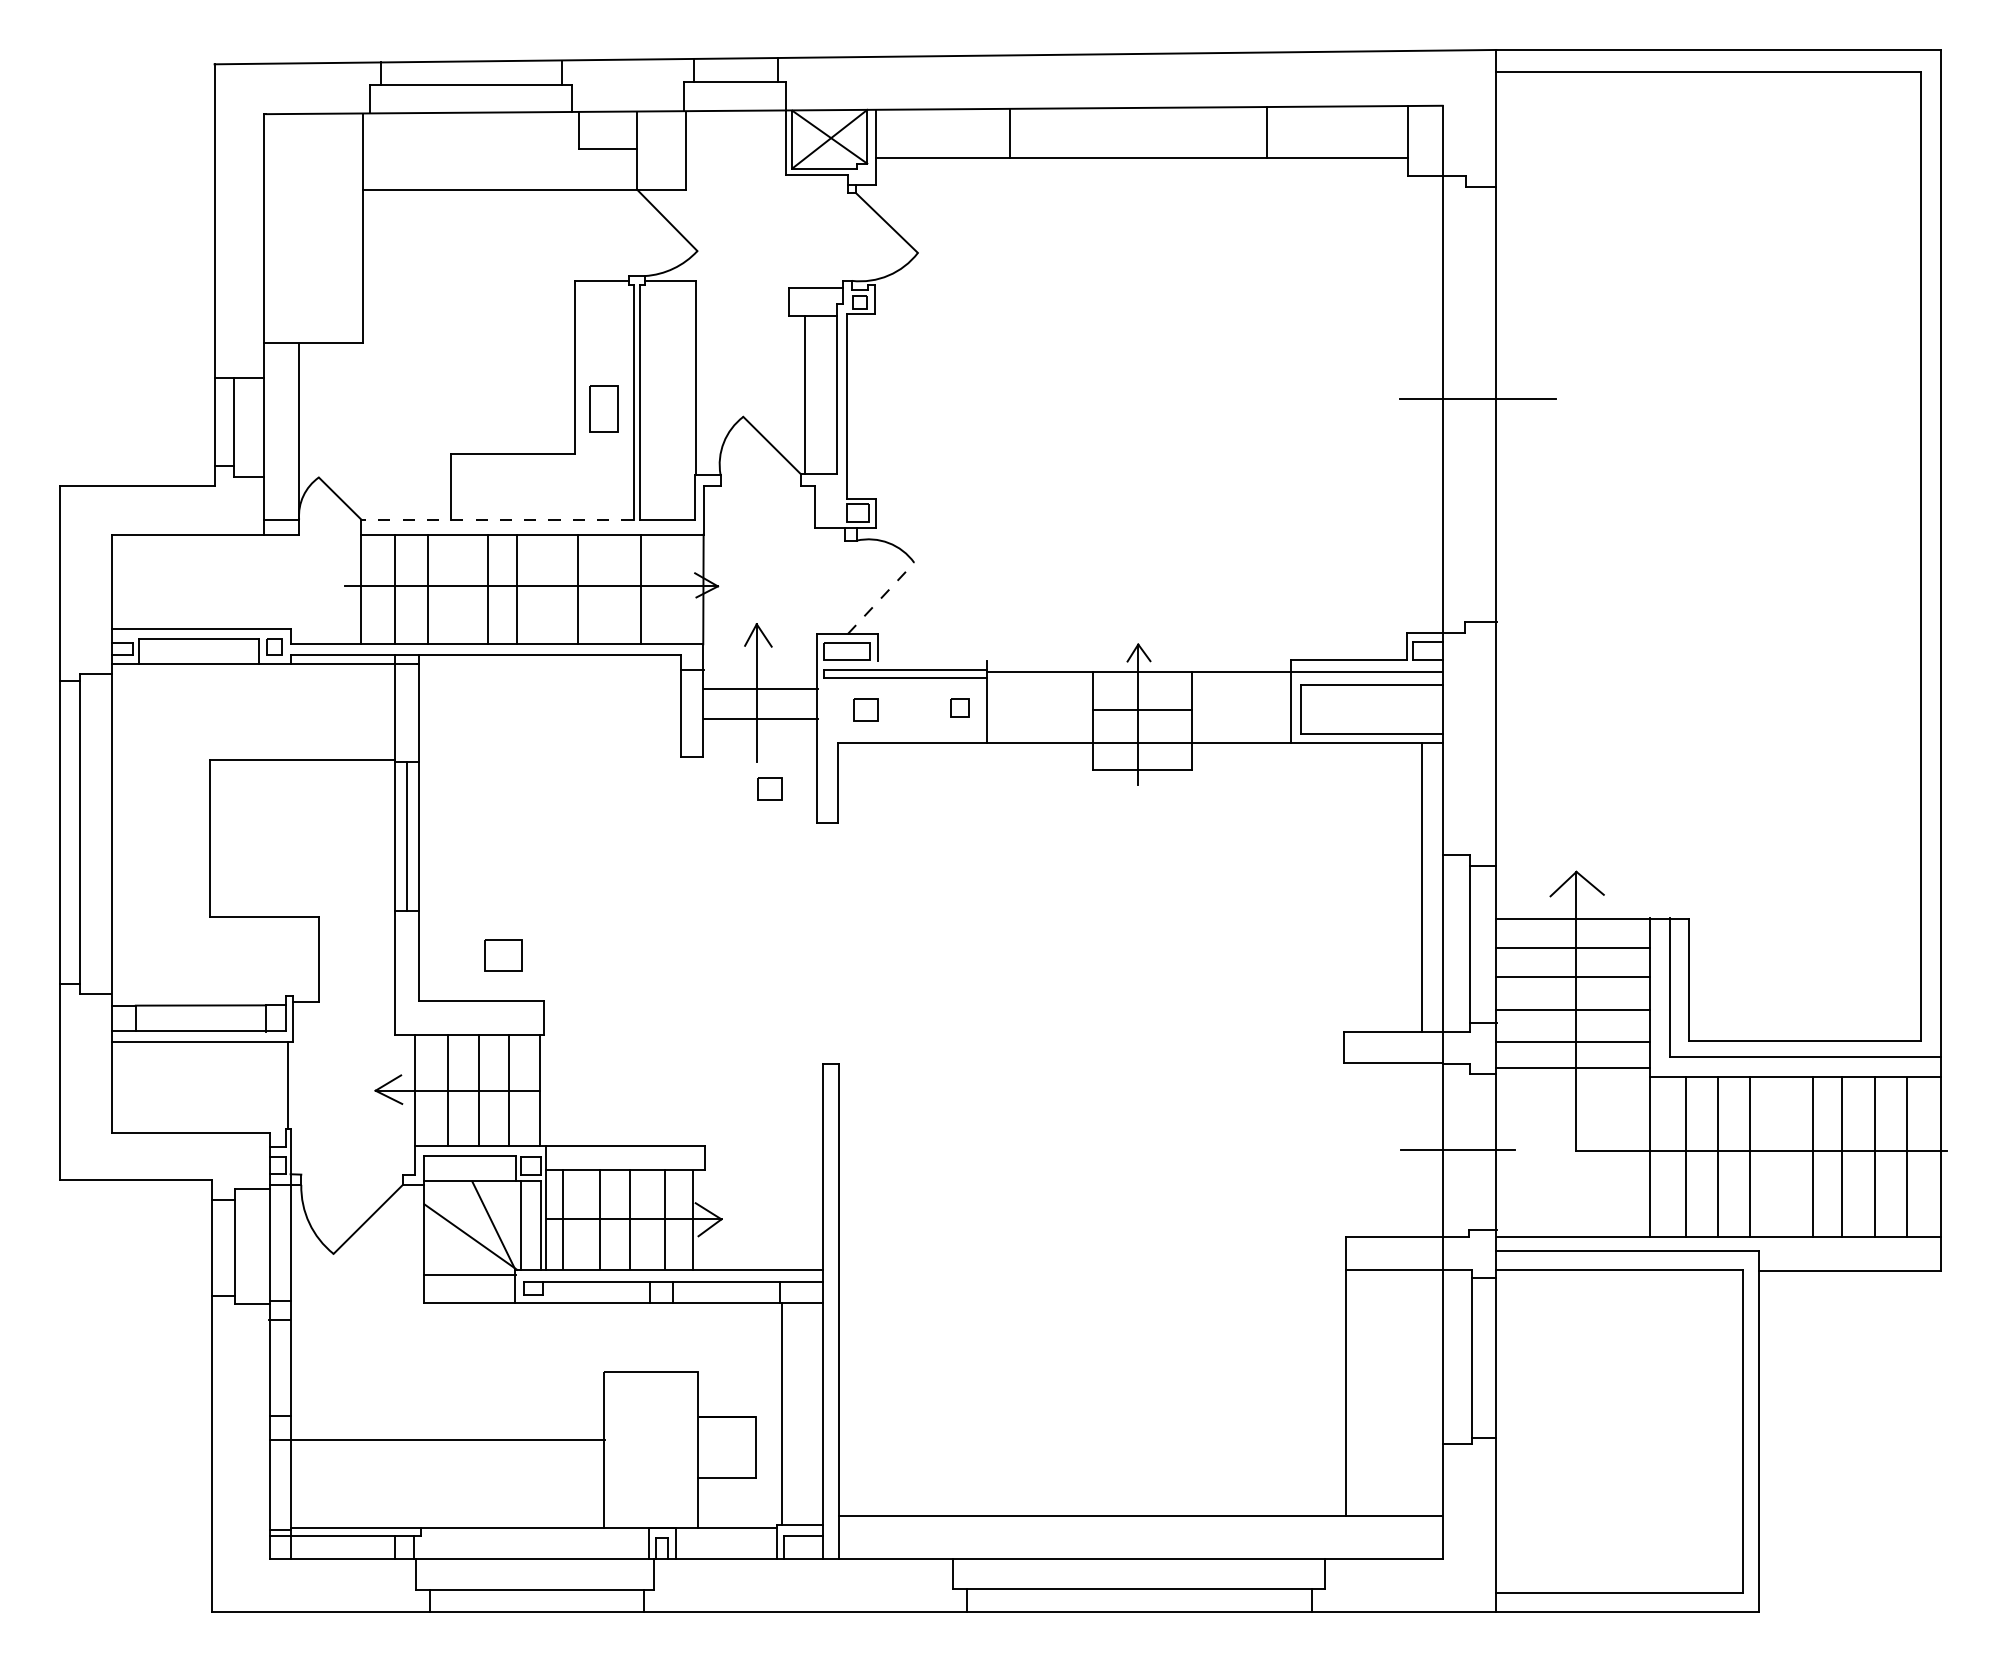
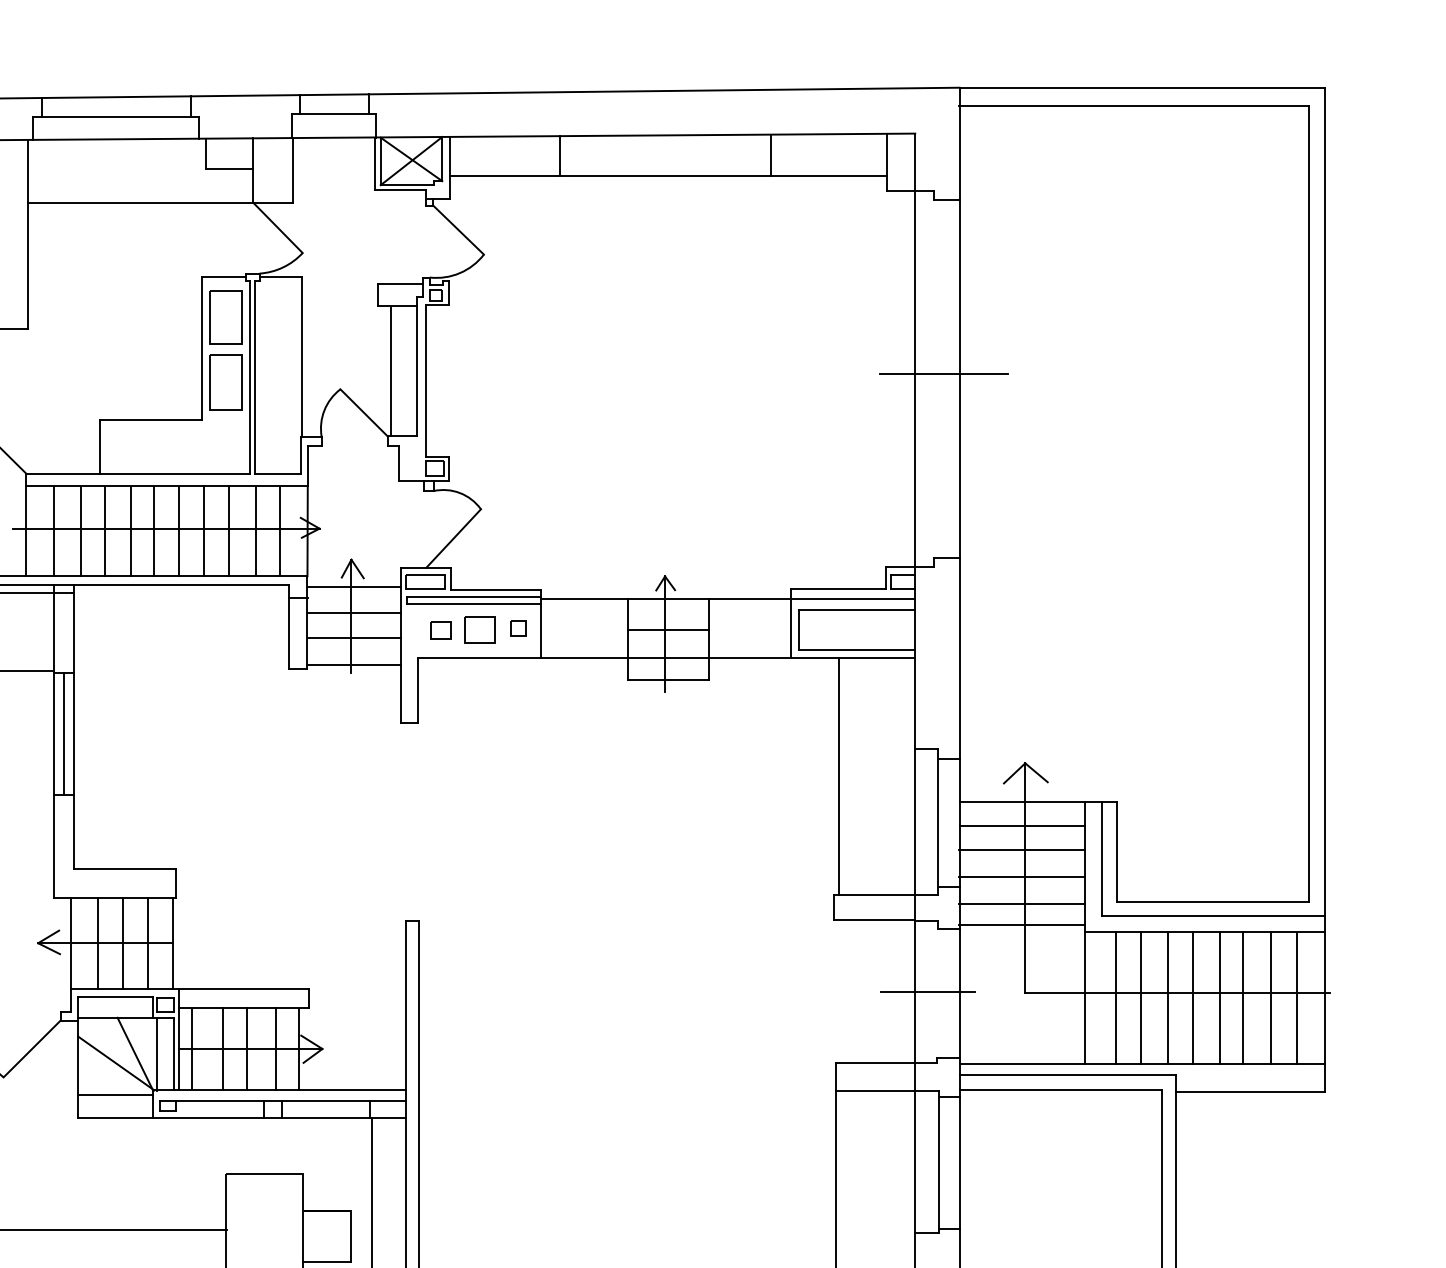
part: (603, 329) -> (225, 317), added
part: (603, 408) -> (225, 382), size x1.43
line: (496, 519) -> (137, 473), dashed -> solid
line: (456, 589) -> (104, 531), added
line: (547, 589) -> (179, 531), added
line: (608, 589) -> (229, 531), added
line: (669, 589) -> (279, 531), added
line: (881, 598) -> (453, 538), dashed -> solid
line: (760, 657) -> (354, 587), added
line: (932, 661) -> (495, 590), added
line: (760, 752) -> (354, 665), added
part: (769, 788) -> (361, 694), removed
line: (1422, 887) -> (838, 776), moved
part: (503, 955) -> (480, 629), moved
line: (1780, 1156) -> (1192, 997), added

